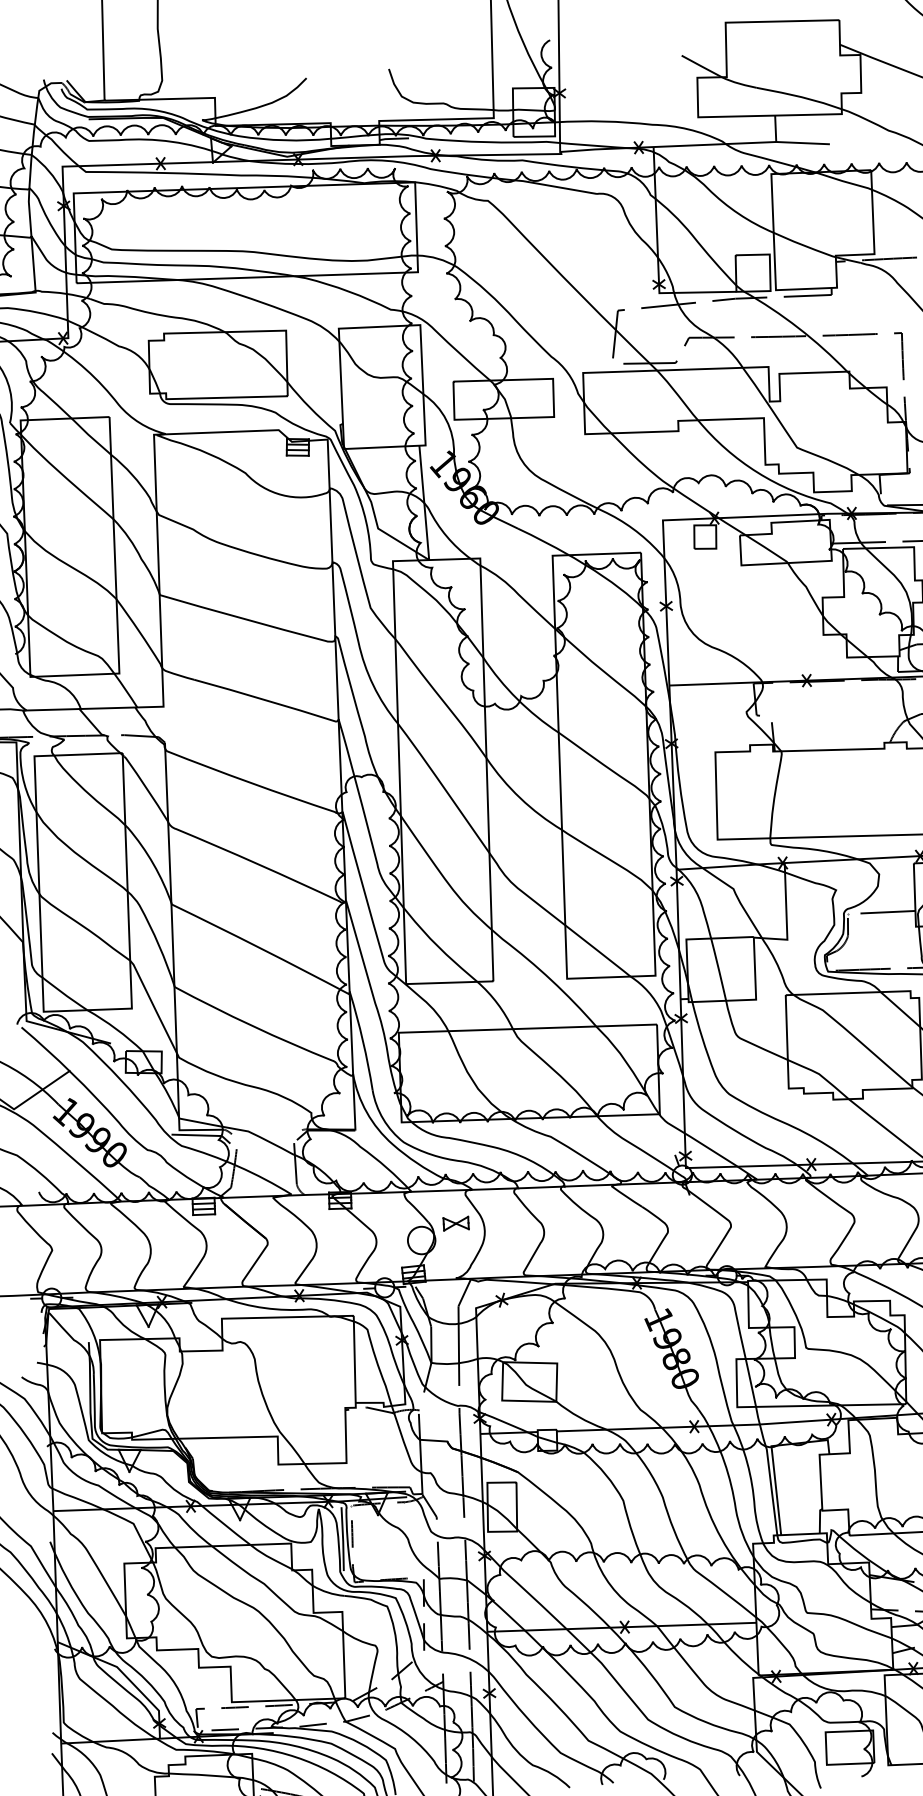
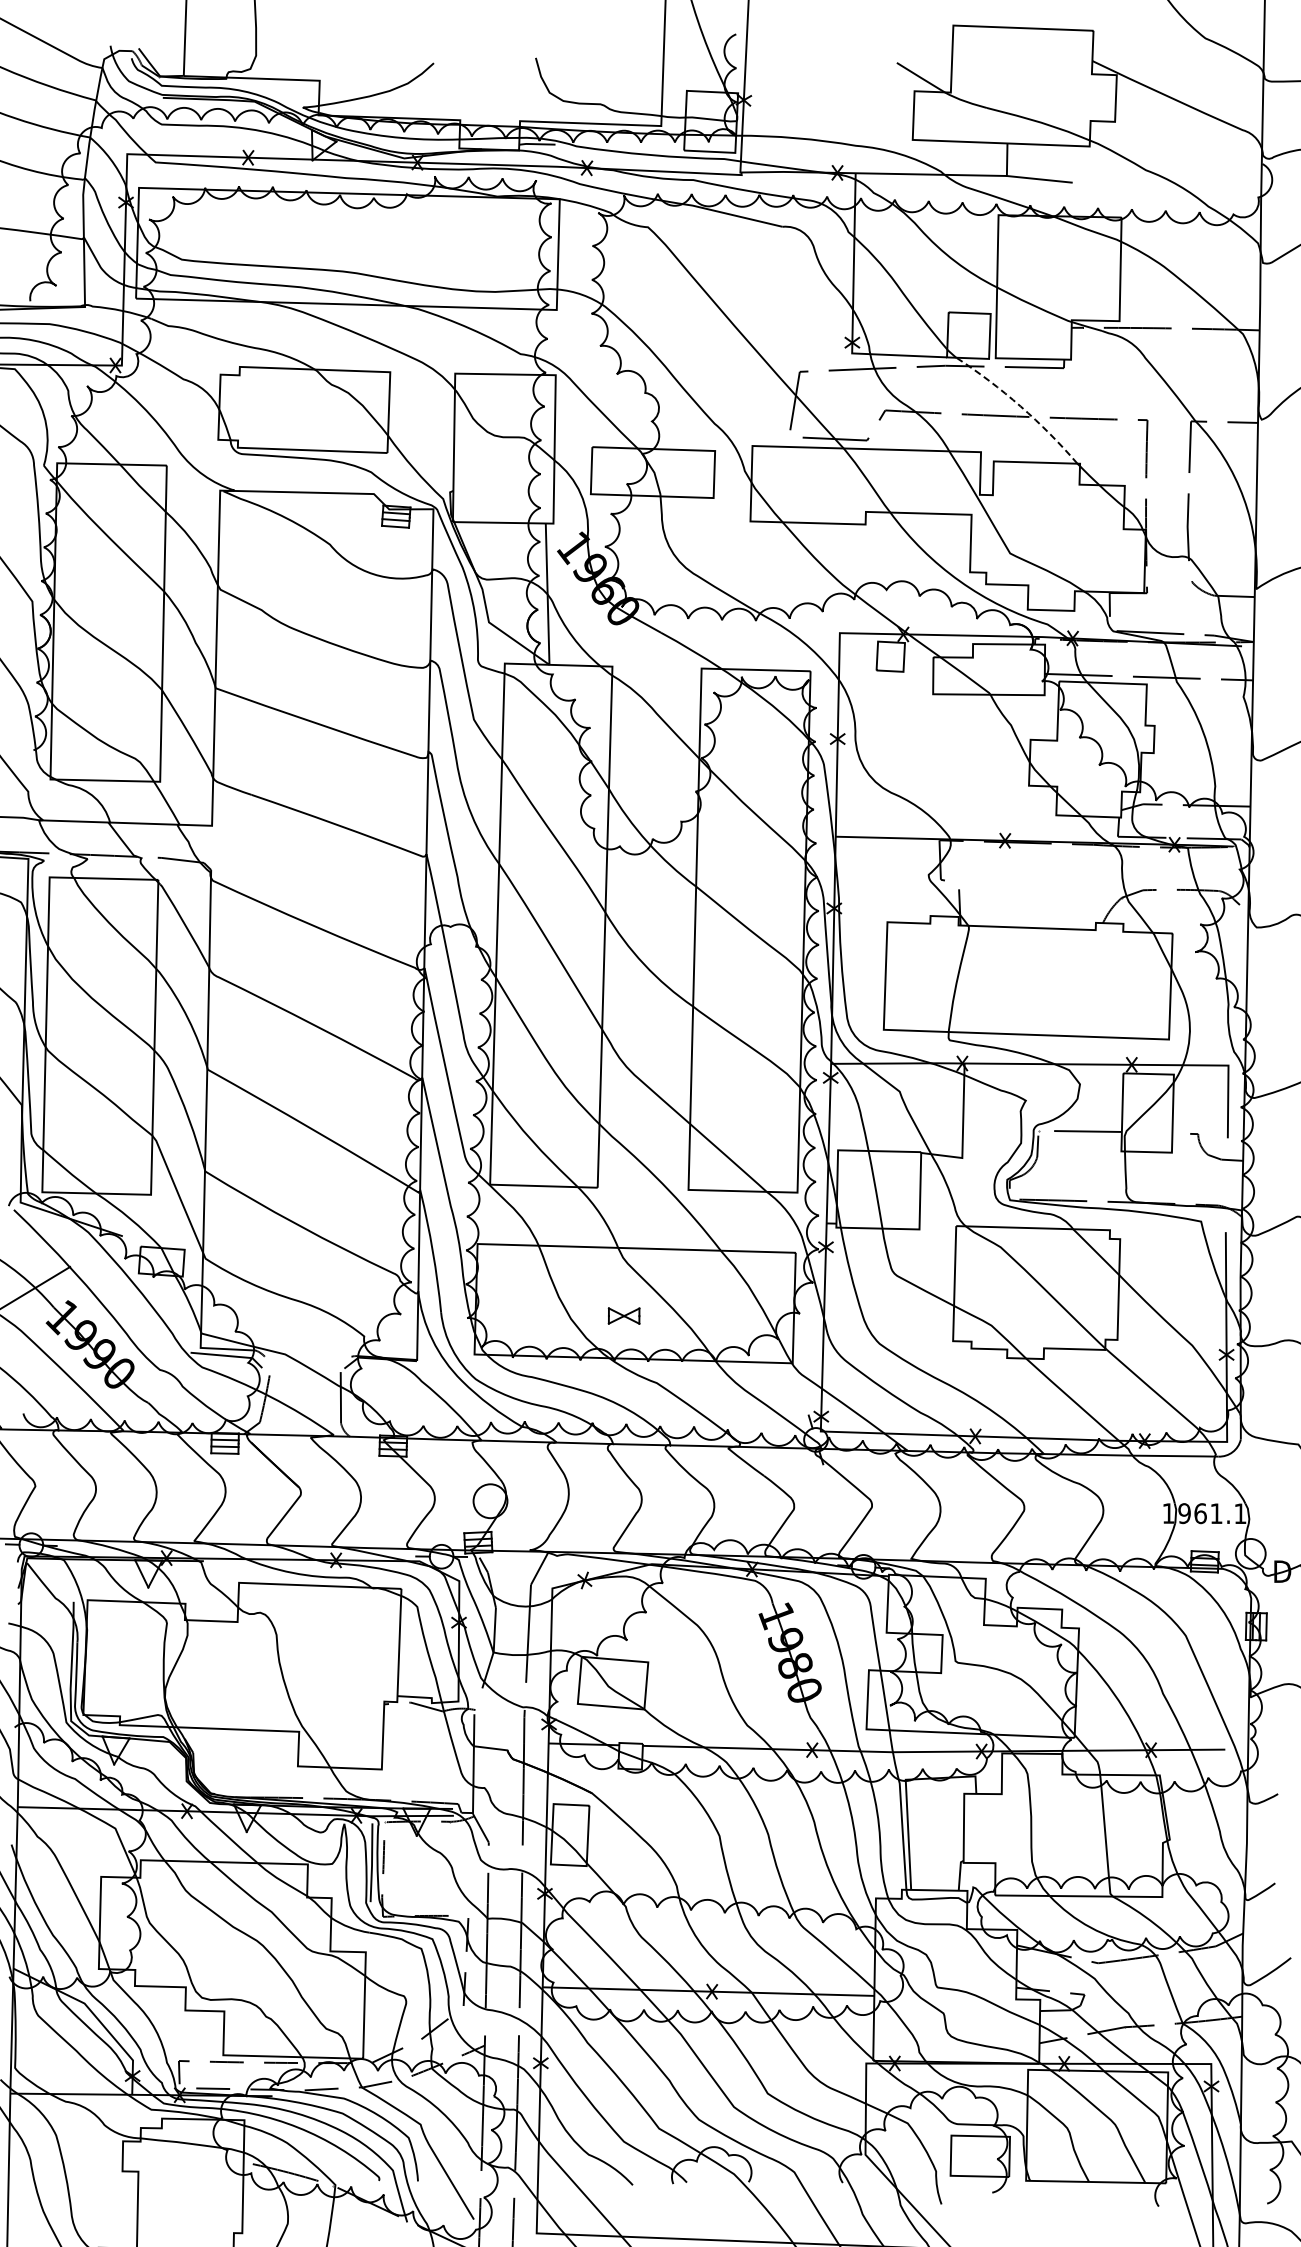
line: (798, 328) -> (1020, 406), solid -> dashed
part: (455, 1223) -> (623, 1315), moved

